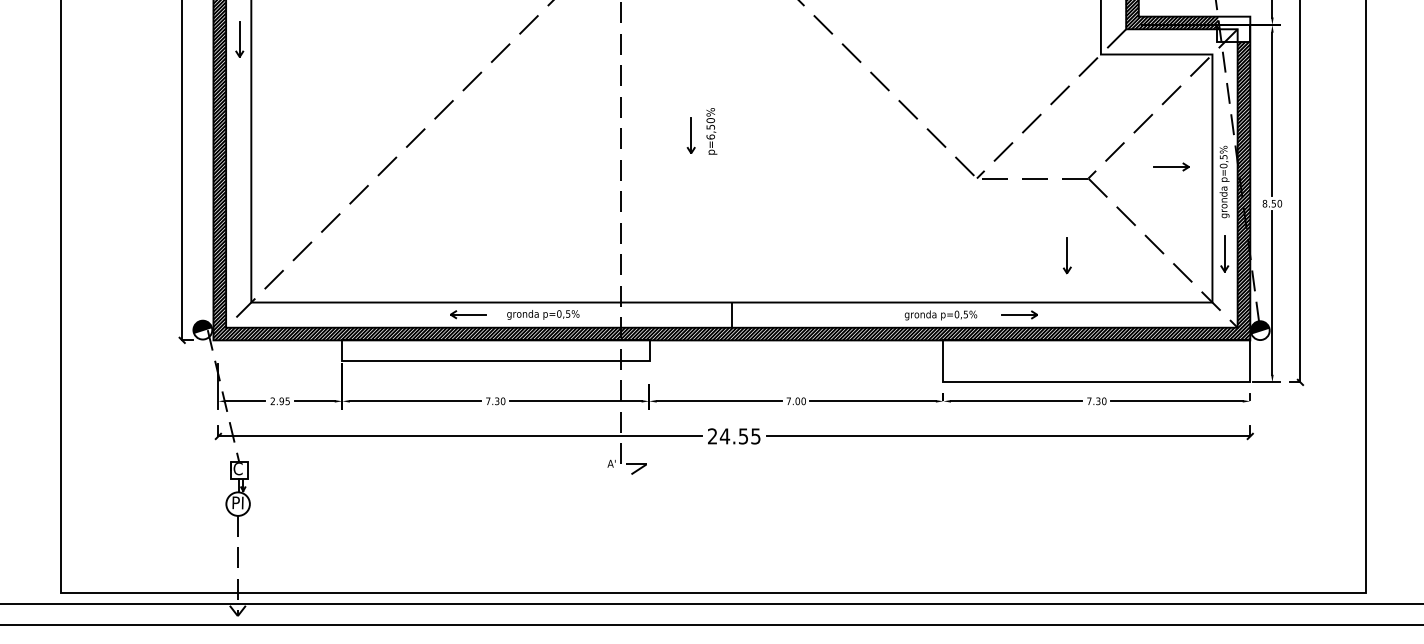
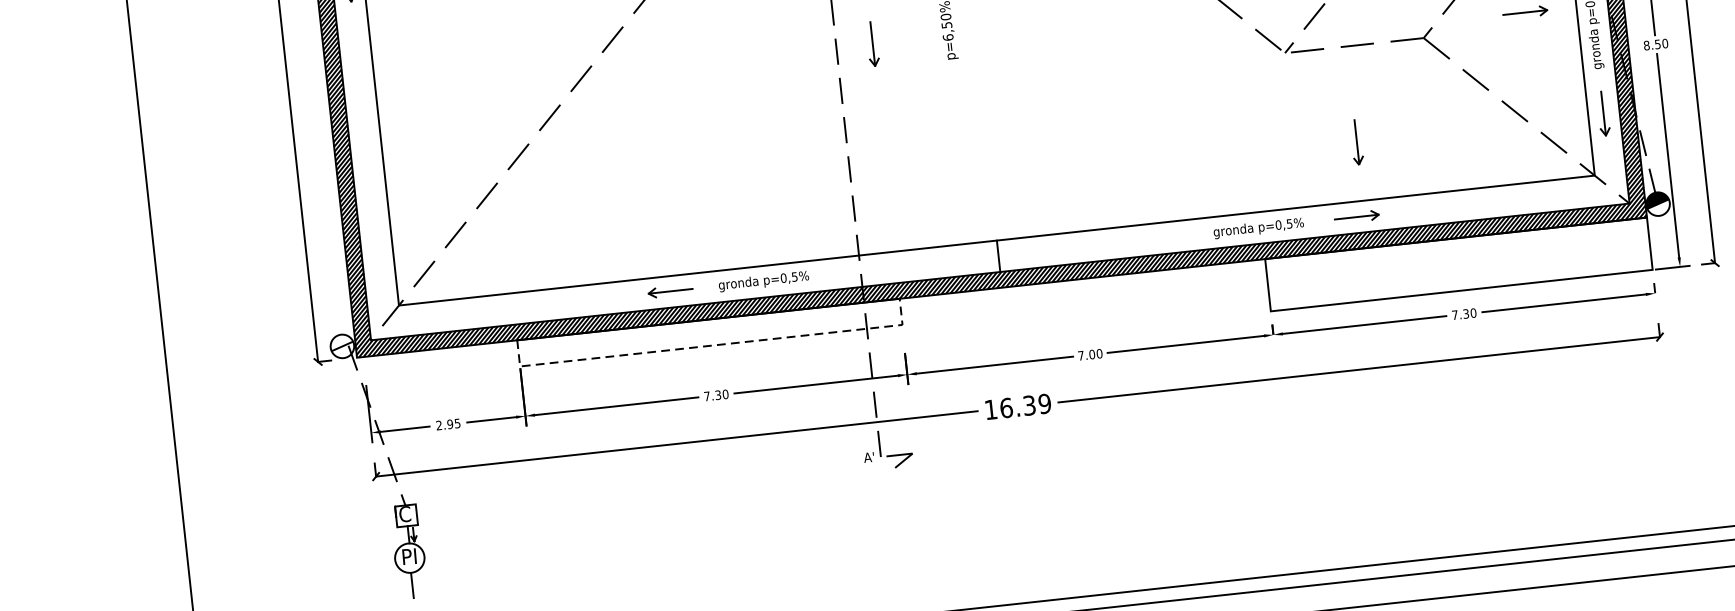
part: (690, 135) -> (871, 43), moved
part: (1066, 255) -> (1355, 142), moved
fill: (202, 326) -> (341, 341), removed
line: (495, 361) -> (710, 345), solid -> dashed
text: (734, 436) -> (1018, 406), 24.55 -> 16.39

